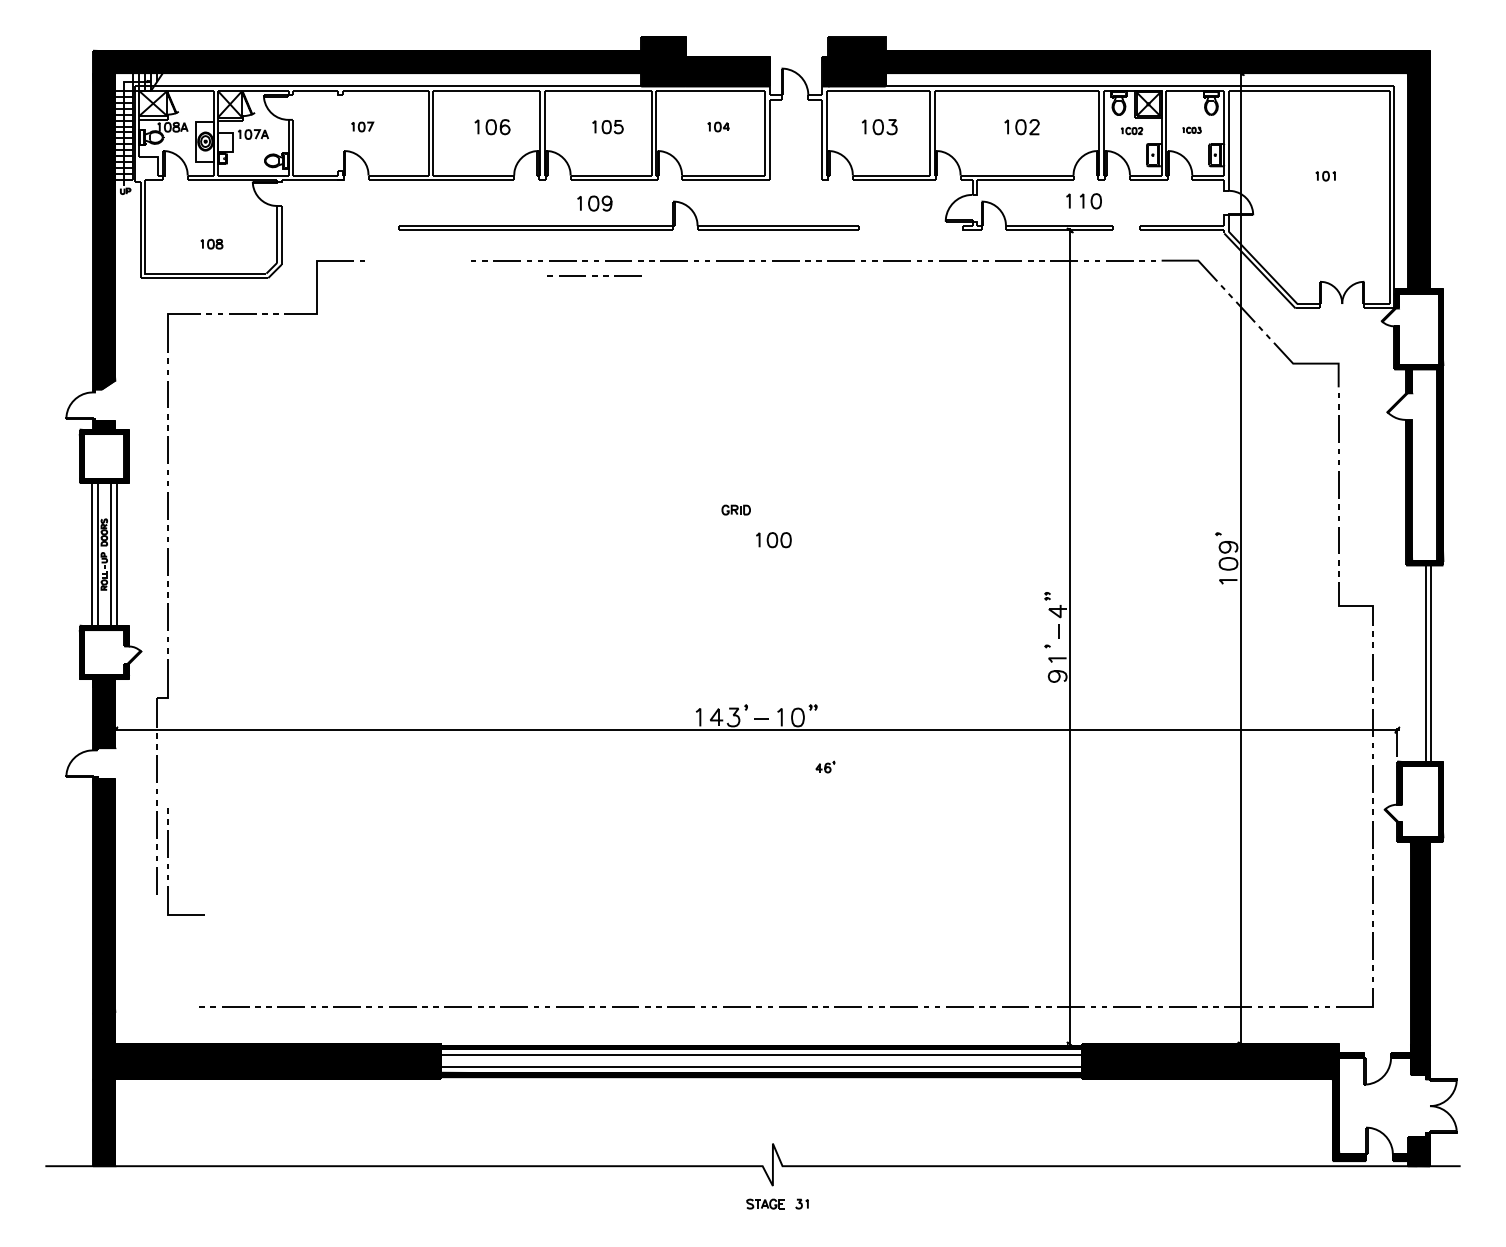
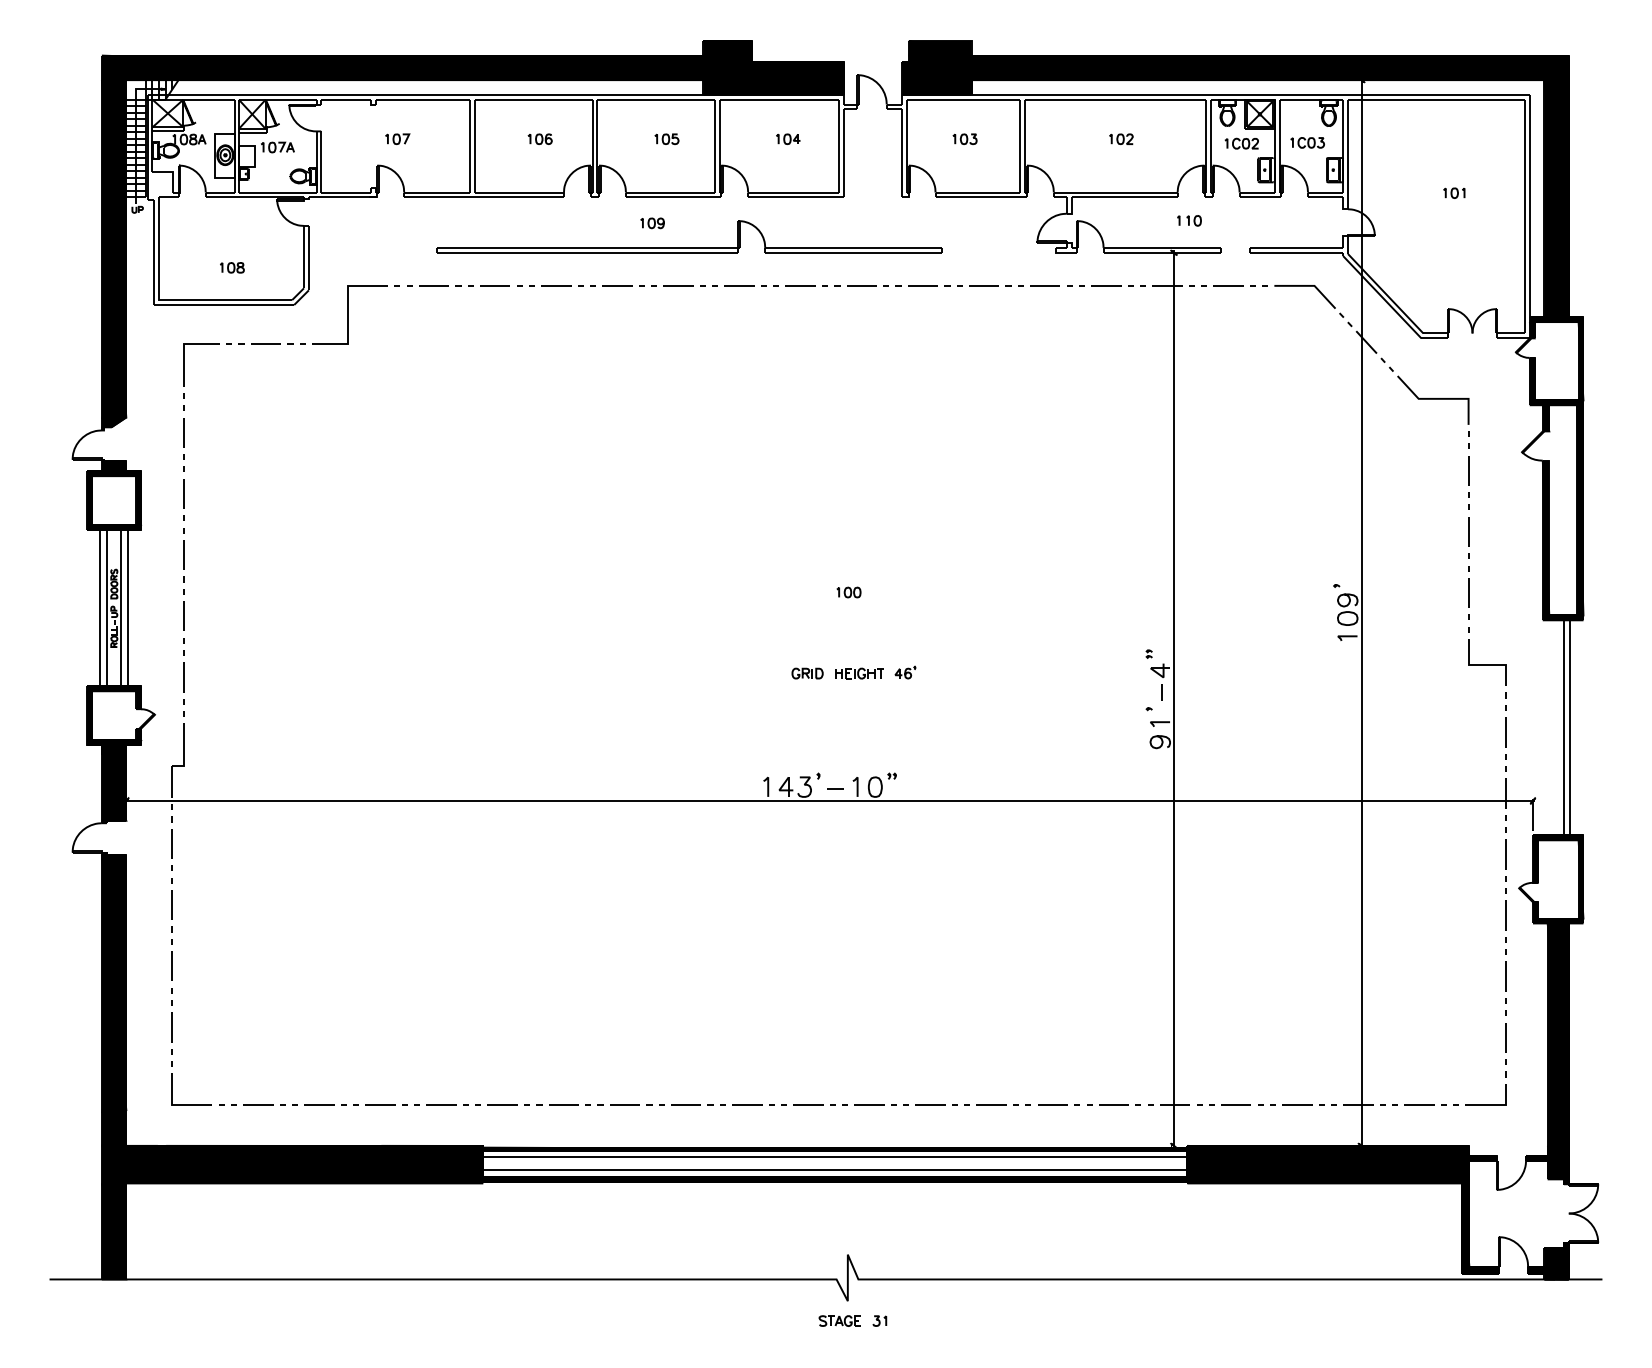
part: (491, 126) -> (539, 138), size x0.62
part: (607, 126) -> (666, 138), size x0.71
part: (879, 126) -> (964, 138), size x0.62
part: (1022, 126) -> (1121, 138), size x0.62
part: (1191, 129) -> (1307, 142), size x1.67
part: (1131, 130) -> (1241, 143), size x1.43
part: (1084, 201) -> (1189, 220), size x0.62
part: (594, 203) -> (652, 223), size x0.62
line: (594, 275) -> (458, 285), moved
part: (736, 510) -> (807, 673), moved
part: (773, 540) -> (848, 592), size x0.62
part: (783, 613) -> (859, 673), added
part: (825, 767) -> (905, 672), moved
part: (168, 864) -> (172, 1049), moved

